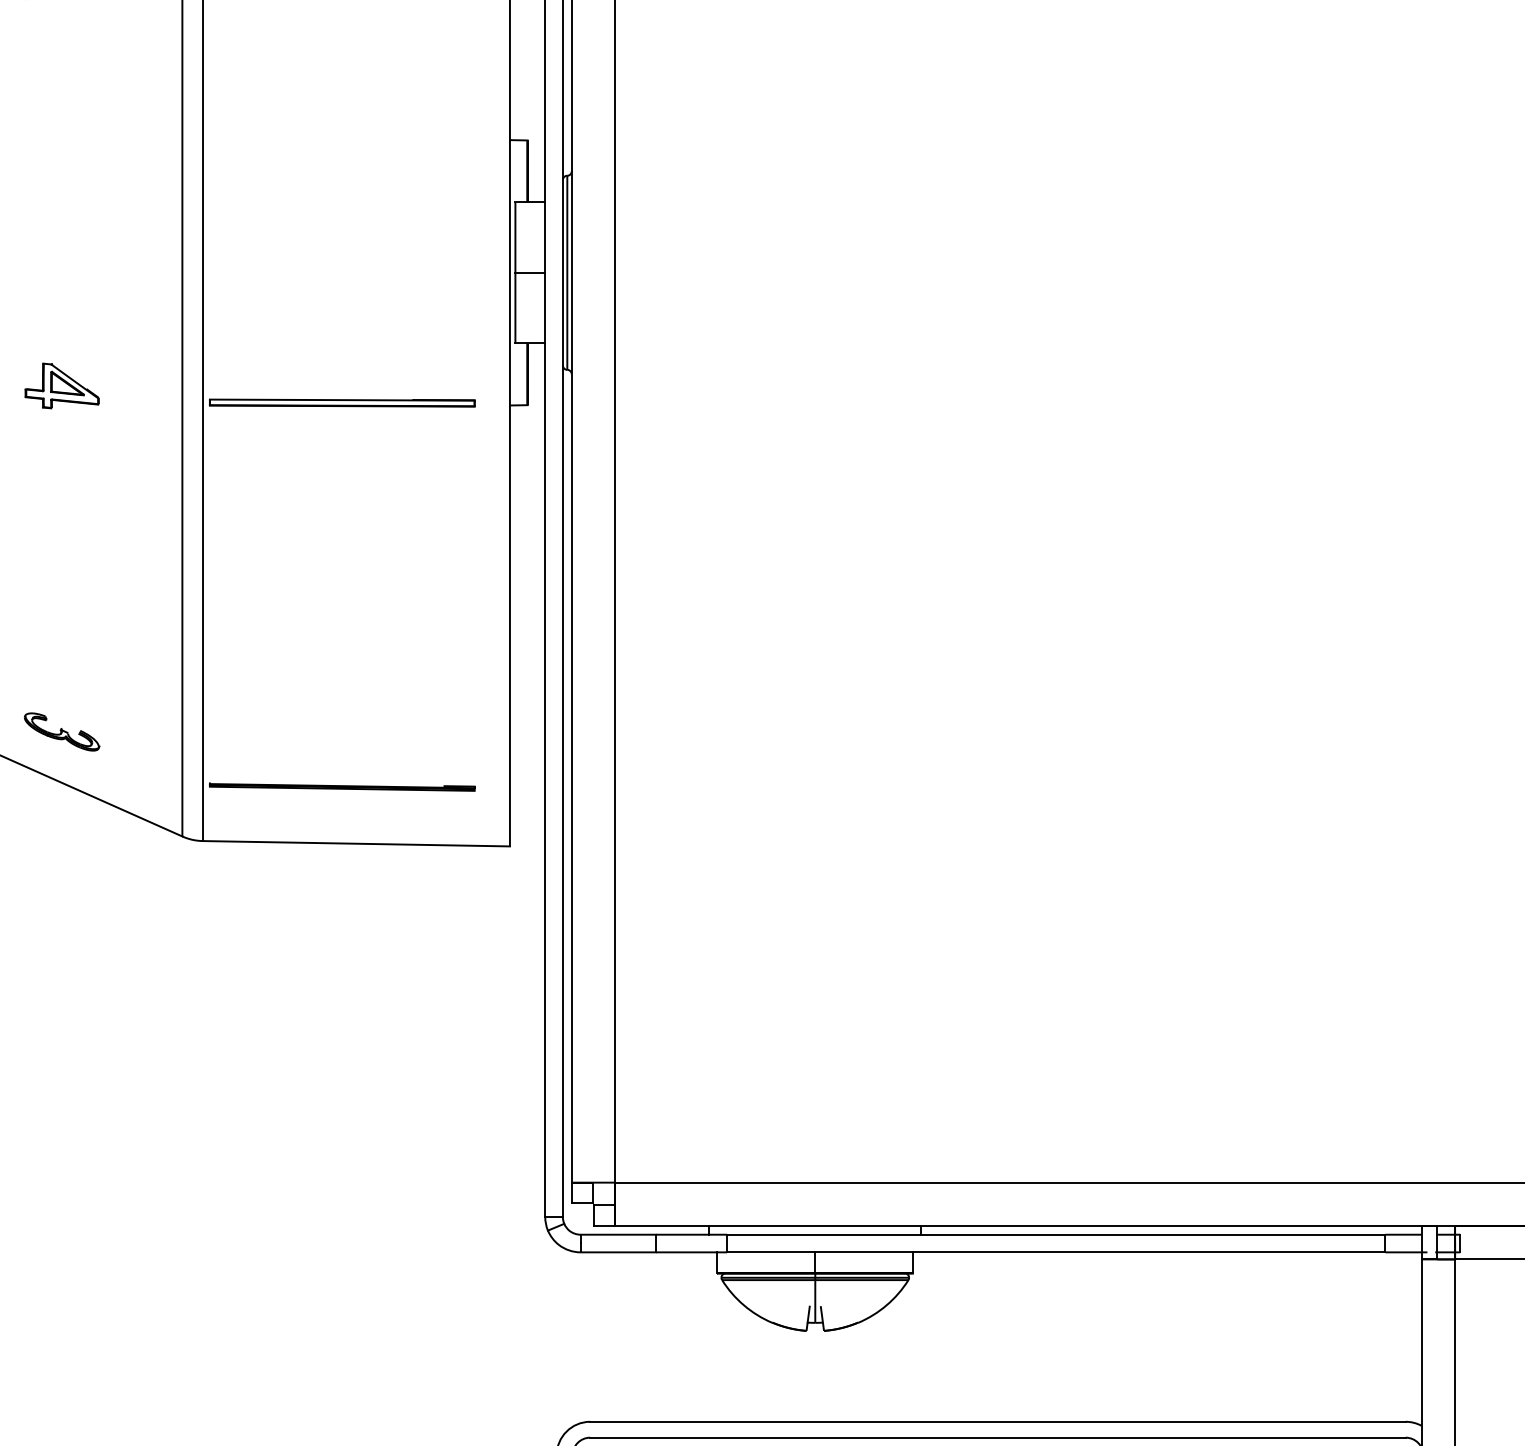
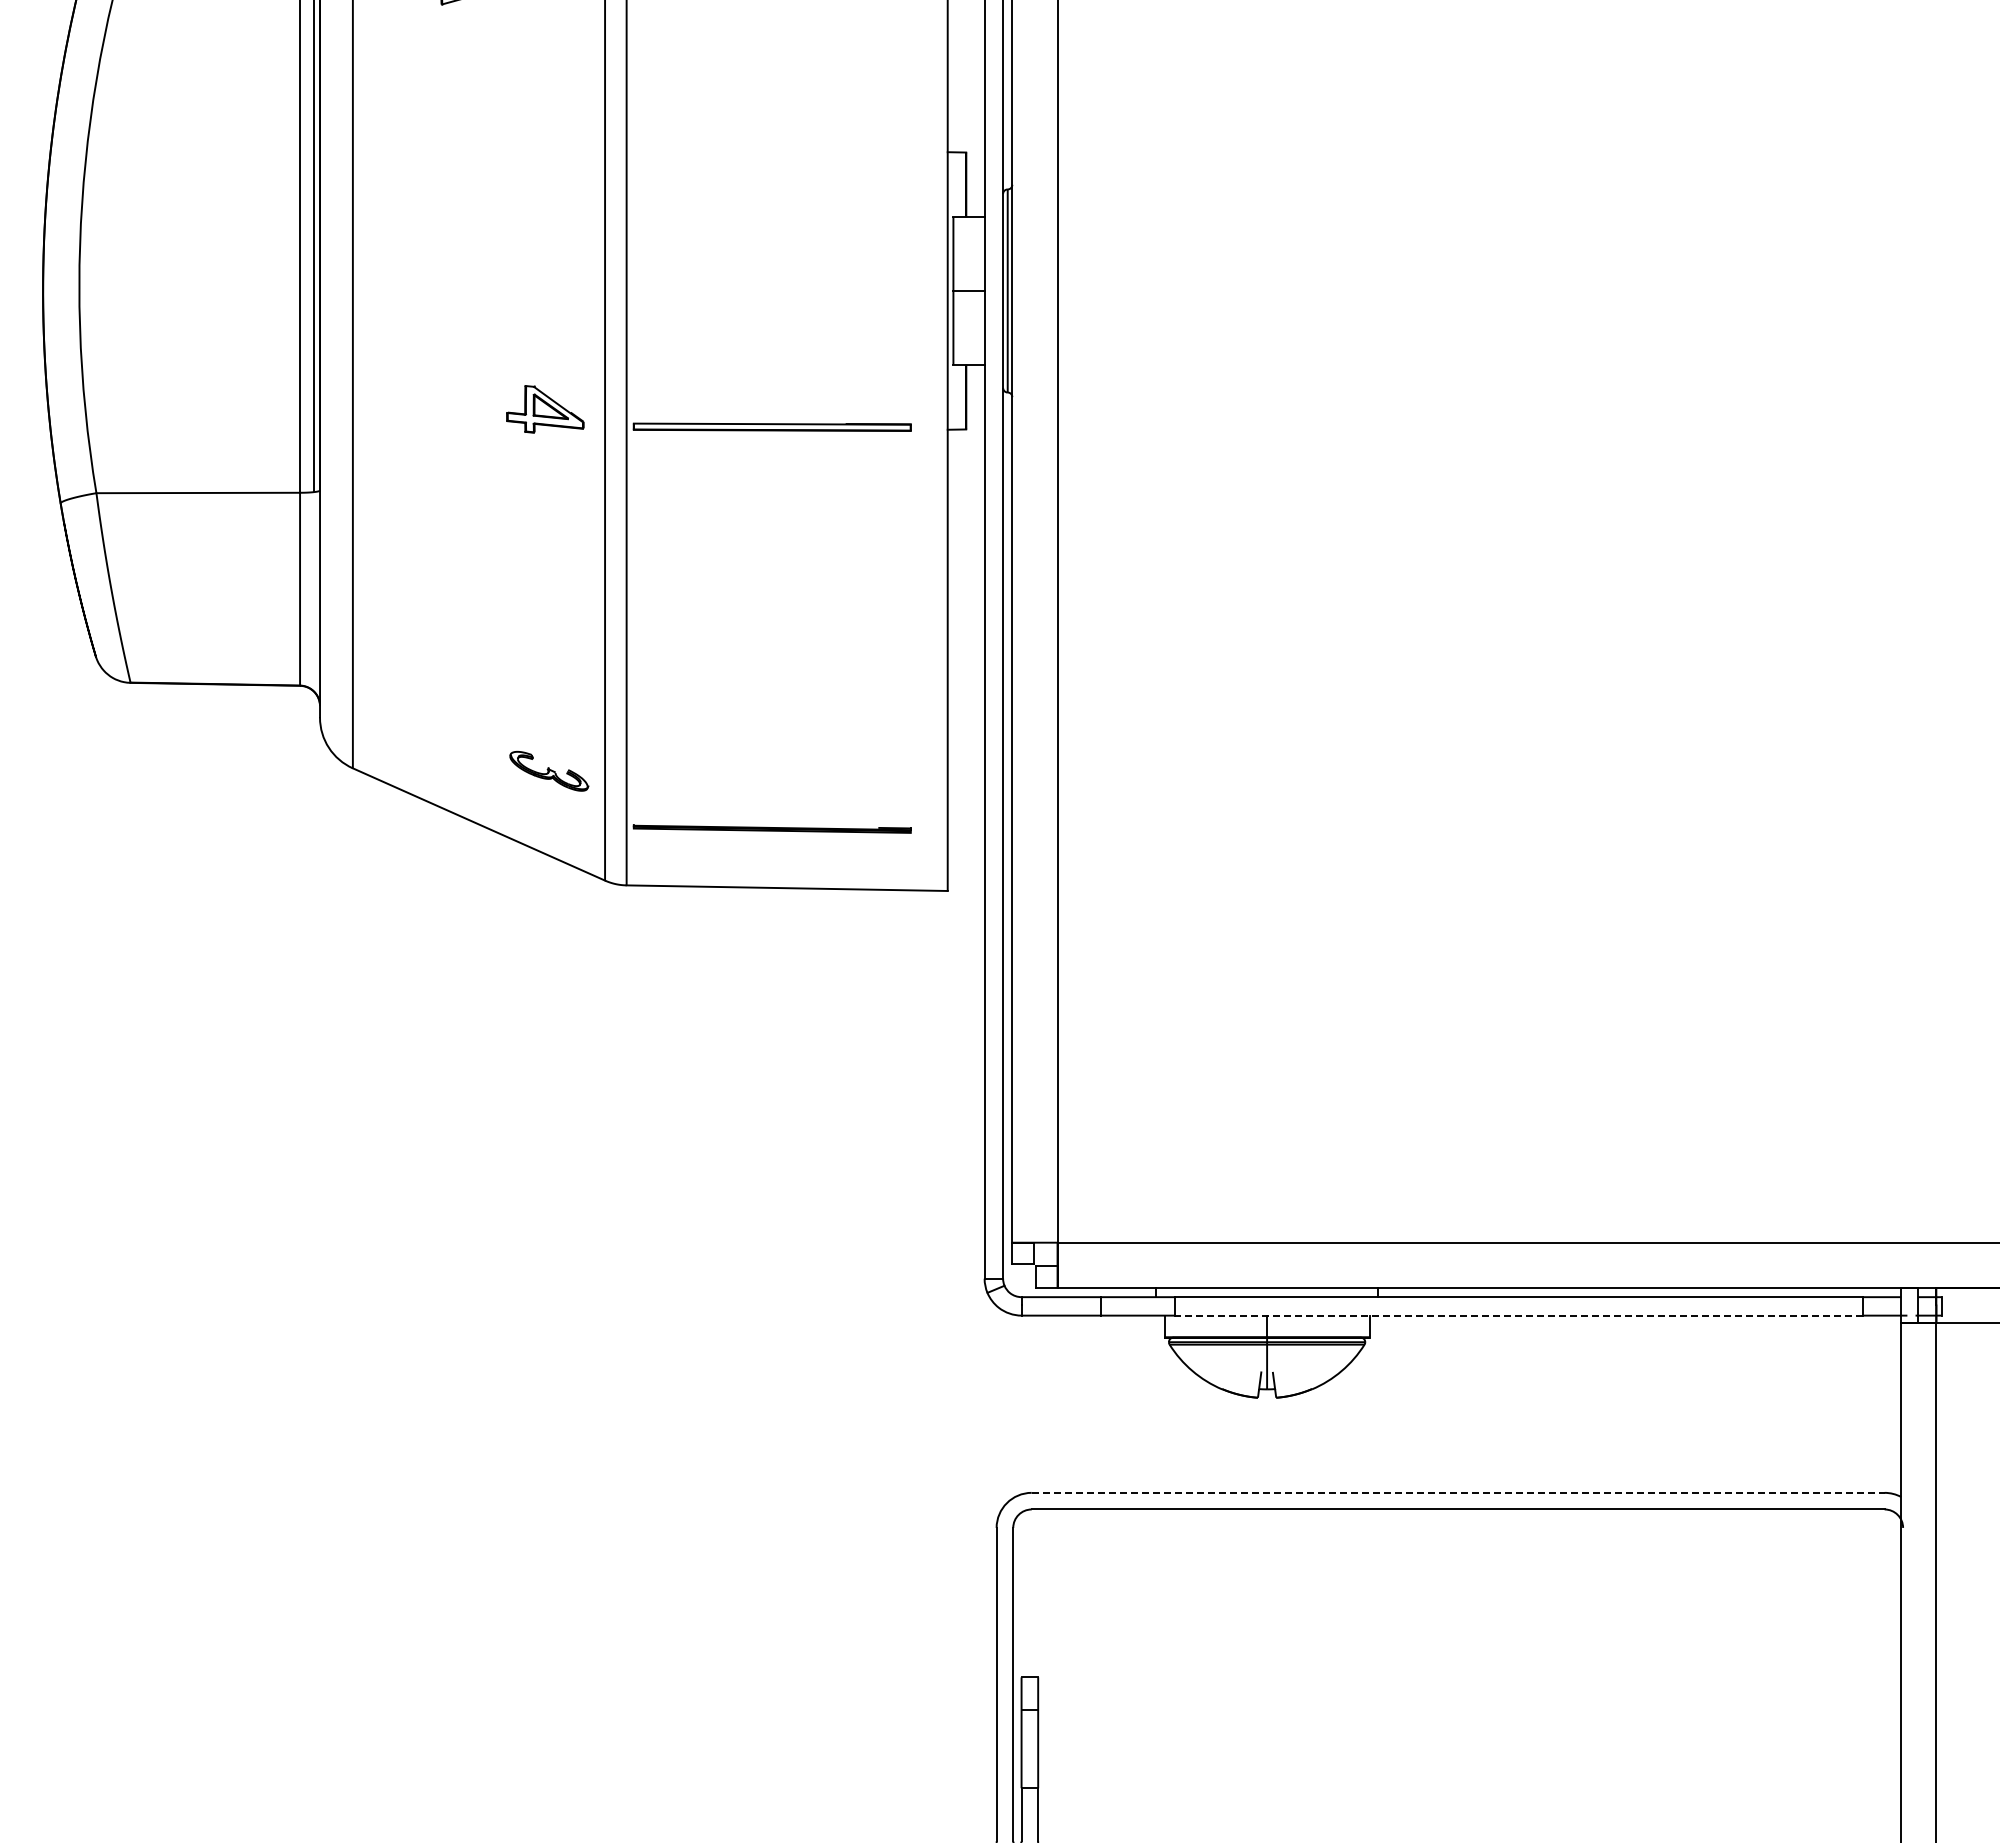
part: (62, 386) -> (545, 409), moved
part: (62, 731) -> (549, 770), moved
line: (1055, 1252) -> (1518, 1315), solid -> dashed
line: (998, 1421) -> (1458, 1492), solid -> dashed

